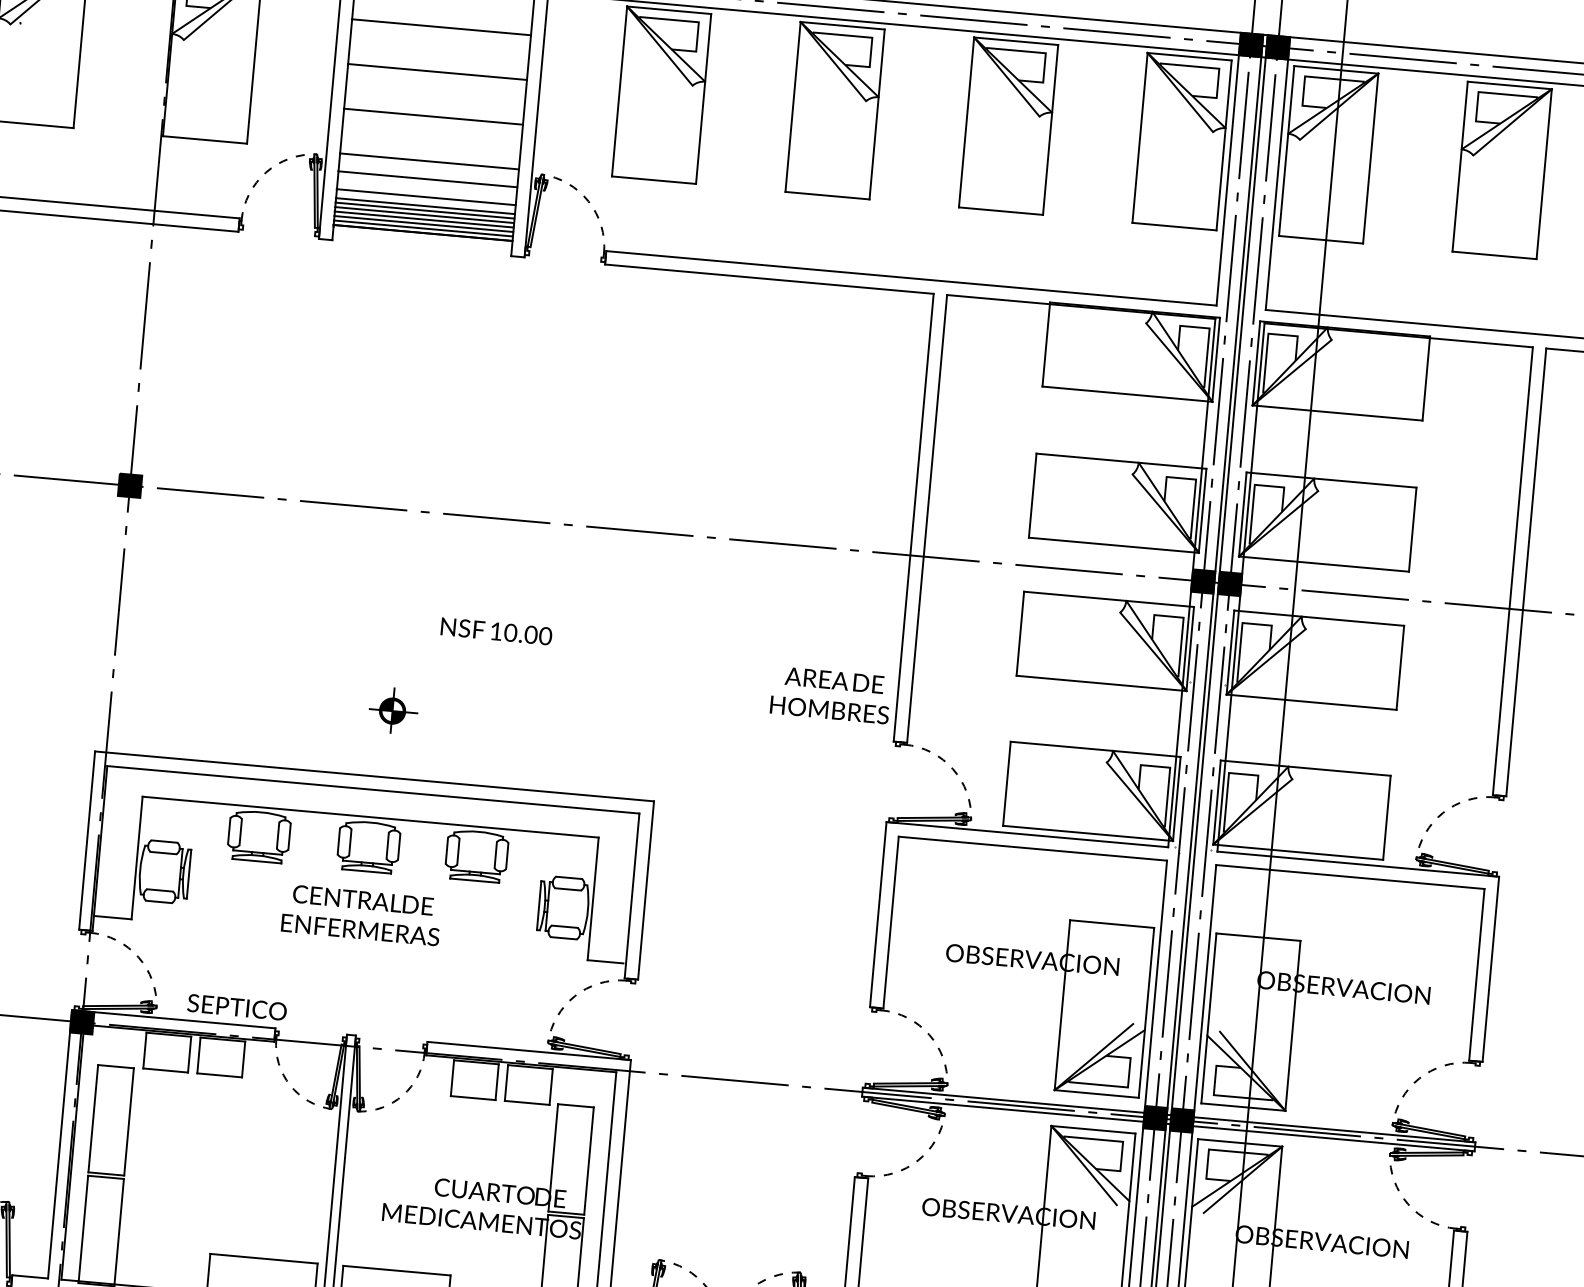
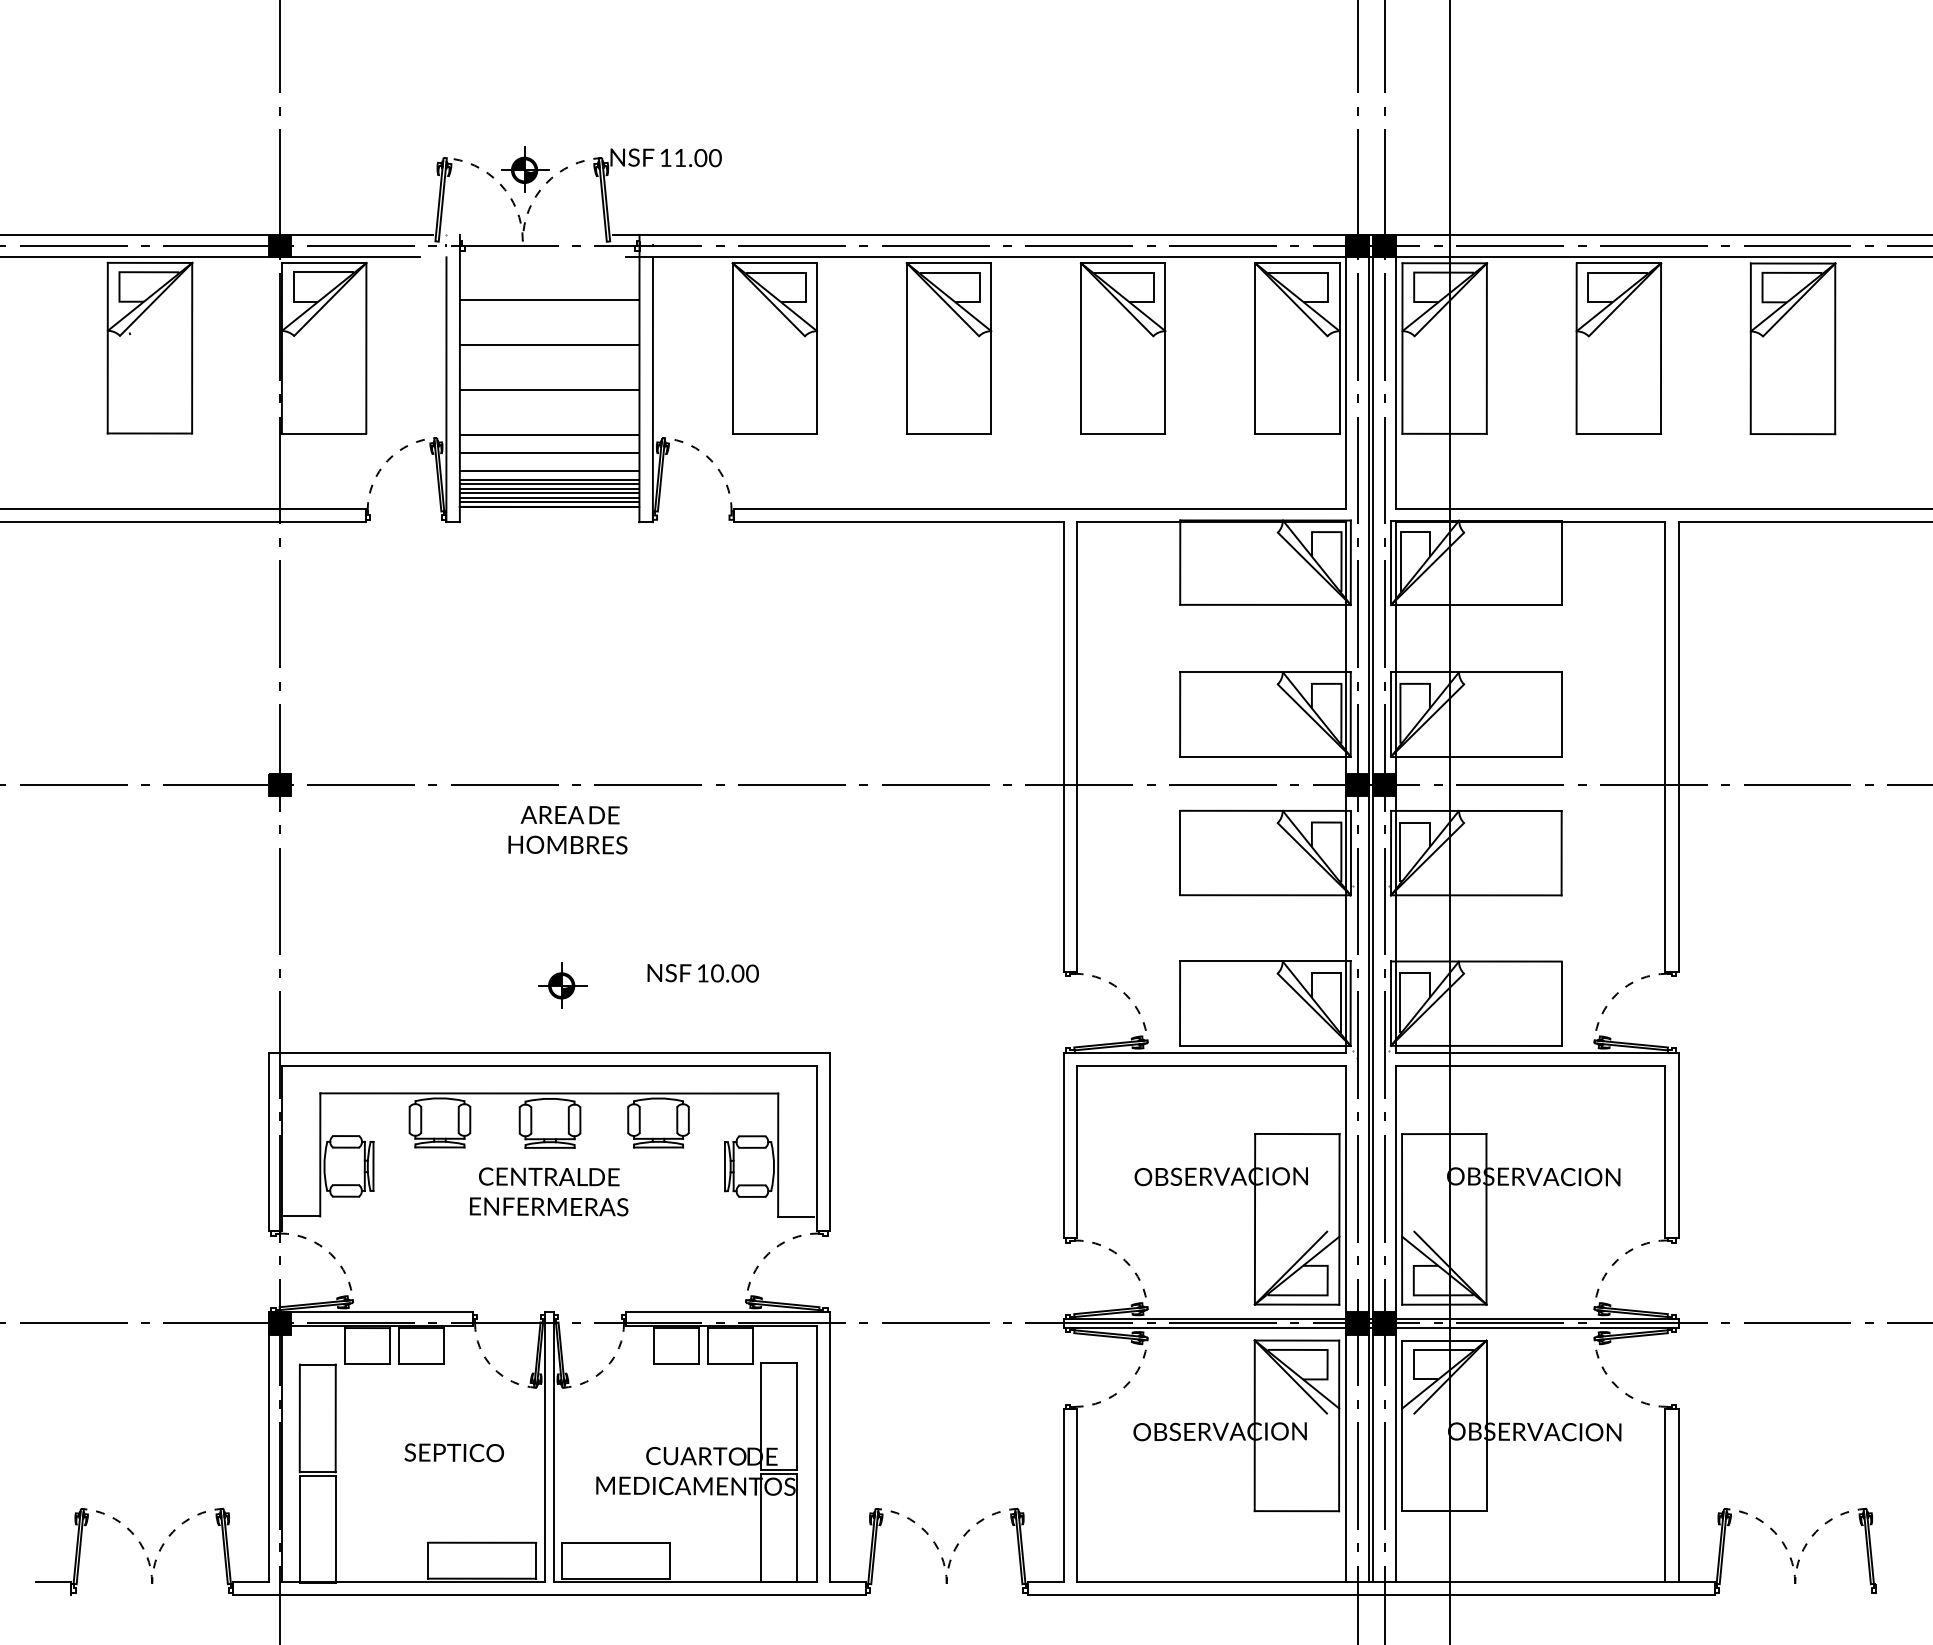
text: (495, 631) -> (702, 973), moved
text: (830, 695) -> (567, 830), moved
text: (236, 1007) -> (453, 1452), moved

